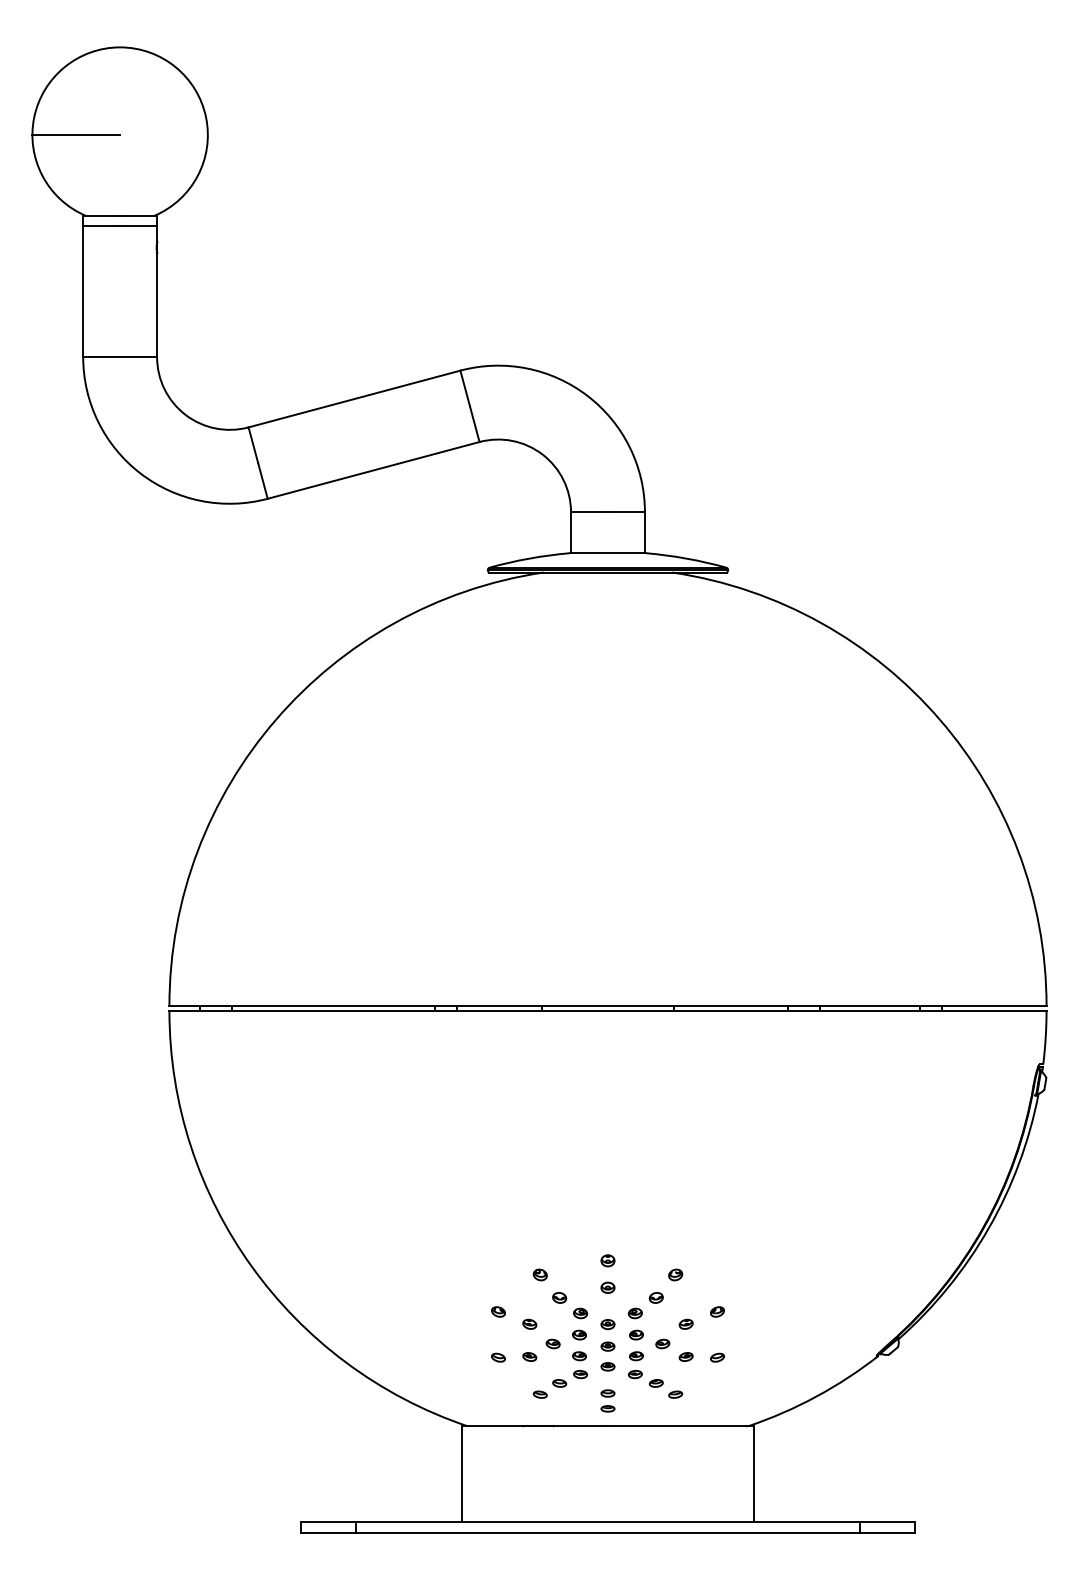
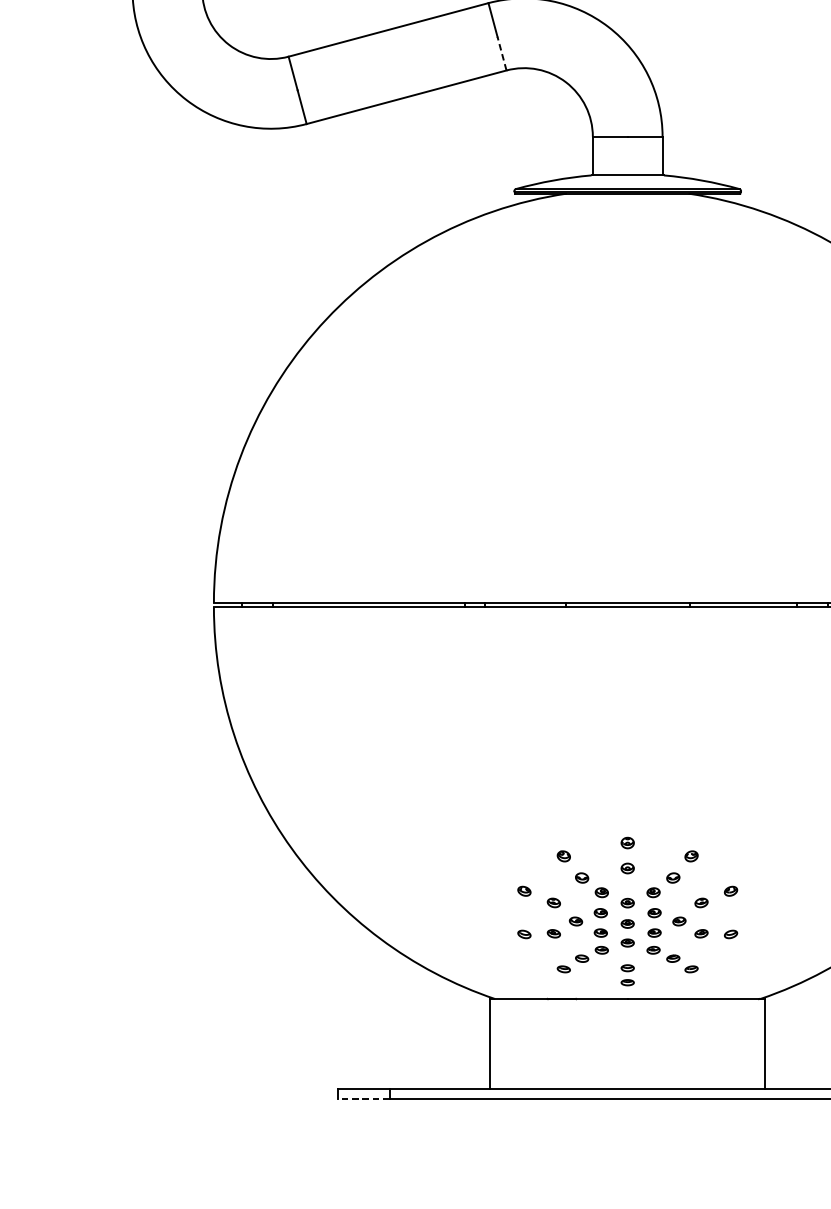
line: (474, 423) -> (501, 53), solid -> dashed
line: (327, 1532) -> (363, 1099), solid -> dashed

